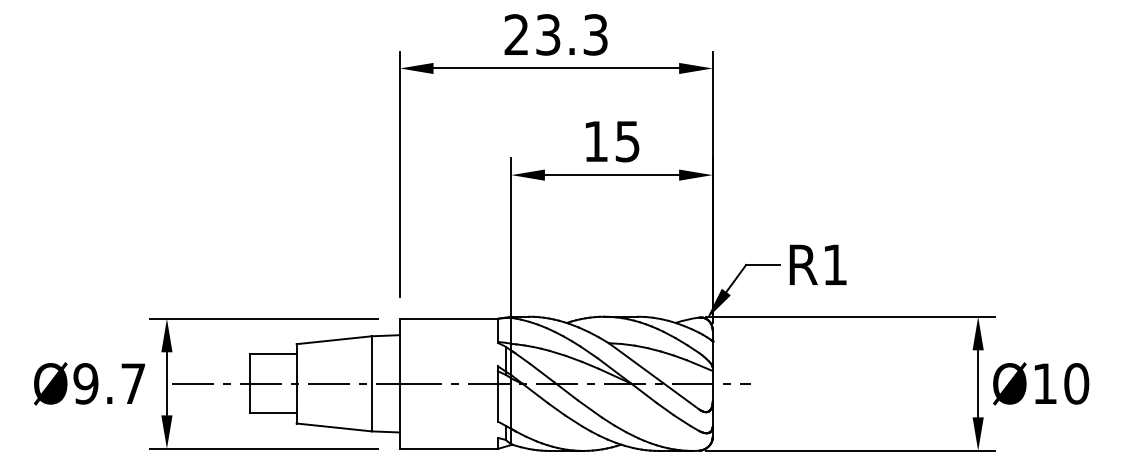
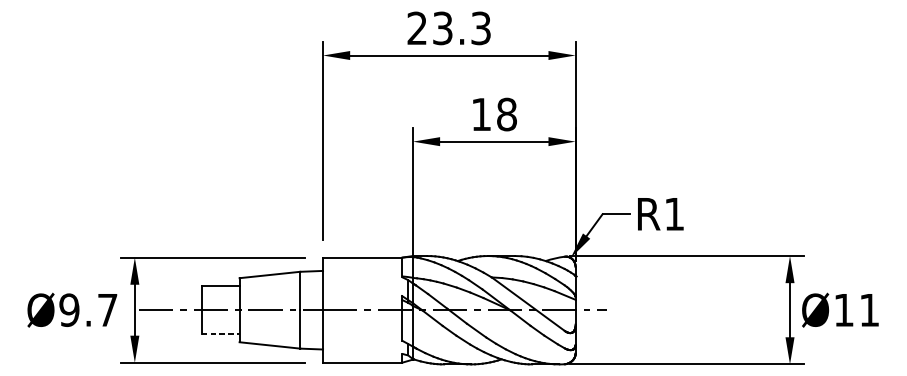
text: (627, 141) -> (506, 114), 15 -> 18
text: (1076, 383) -> (869, 309), Ø10 -> Ø11
line: (273, 413) -> (220, 334), solid -> dashed

